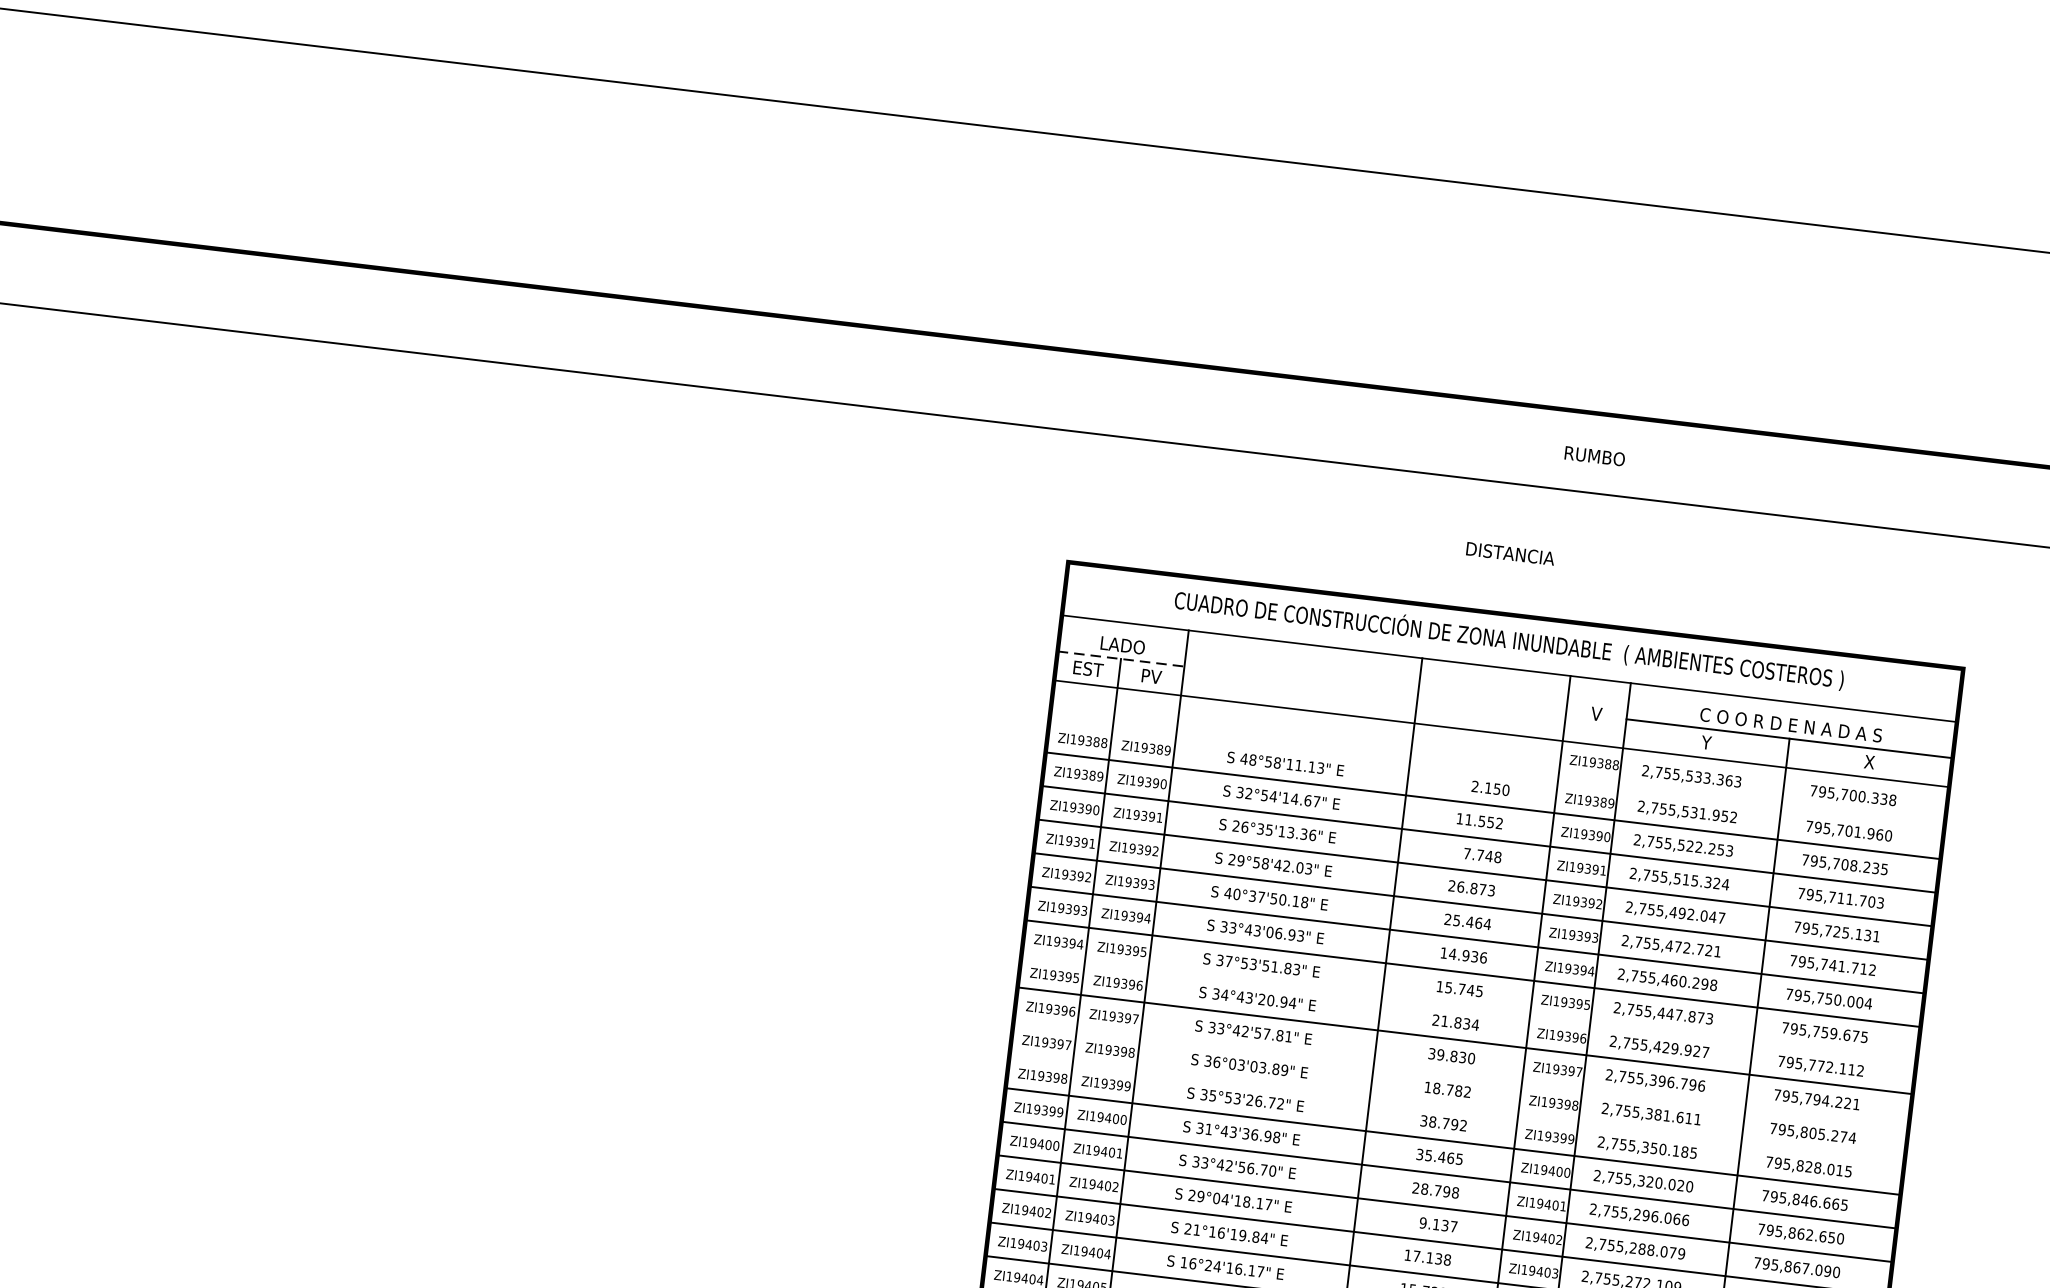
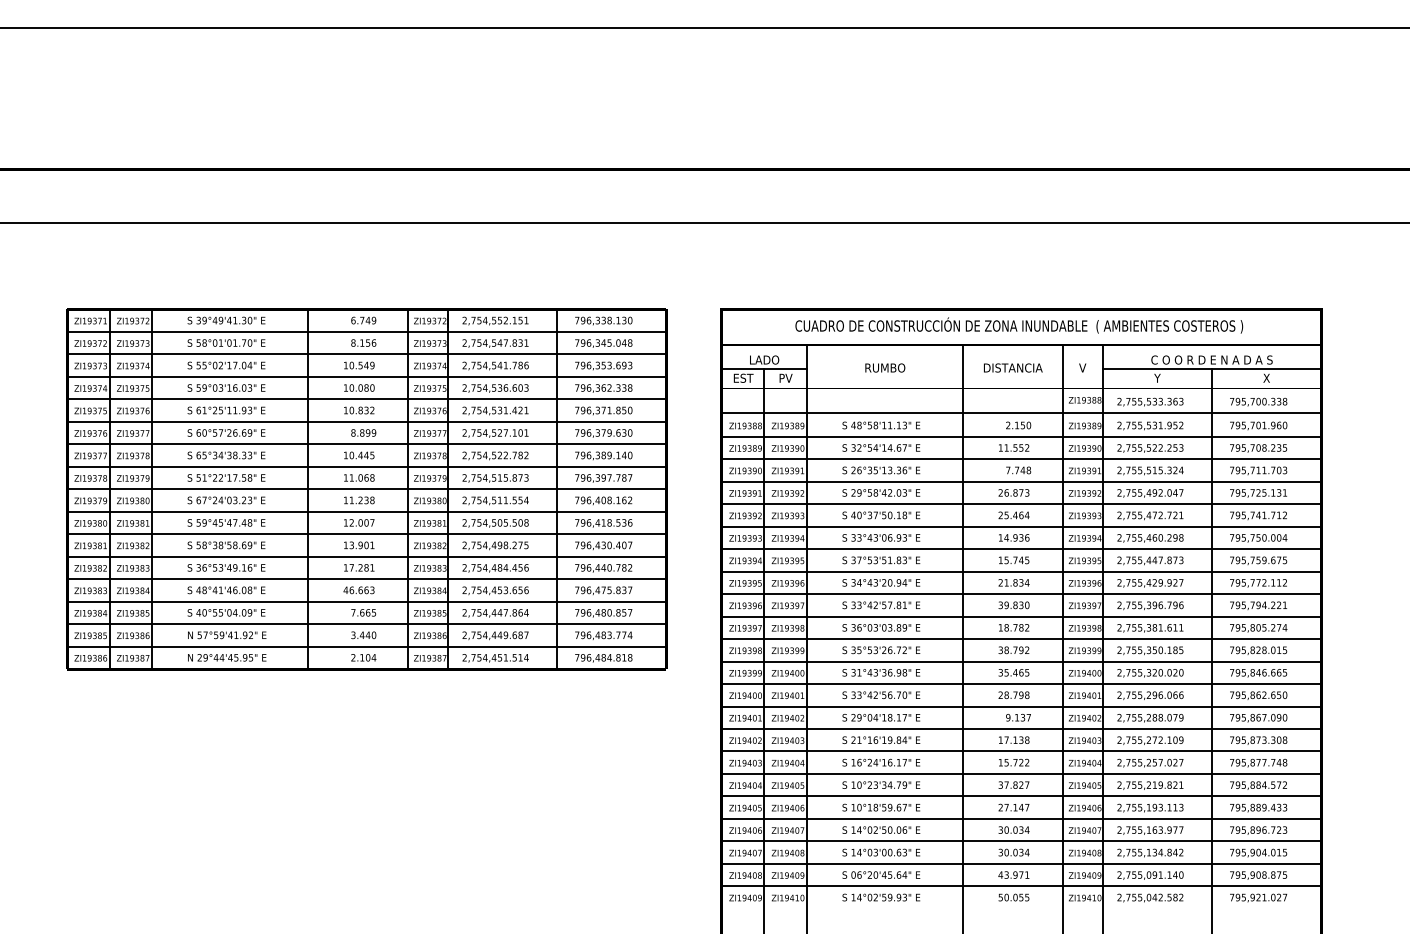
text: (1595, 455) -> (885, 367), moved
text: (1510, 553) -> (1013, 367), moved
line: (1121, 659) -> (764, 369), dashed -> solid
part: (505, 767) -> (366, 489), added
line: (1497, 769) -> (1021, 412), added
line: (1468, 1007) -> (1021, 571), added
line: (1460, 1074) -> (1021, 616), added
line: (1456, 1108) -> (1021, 639), added

